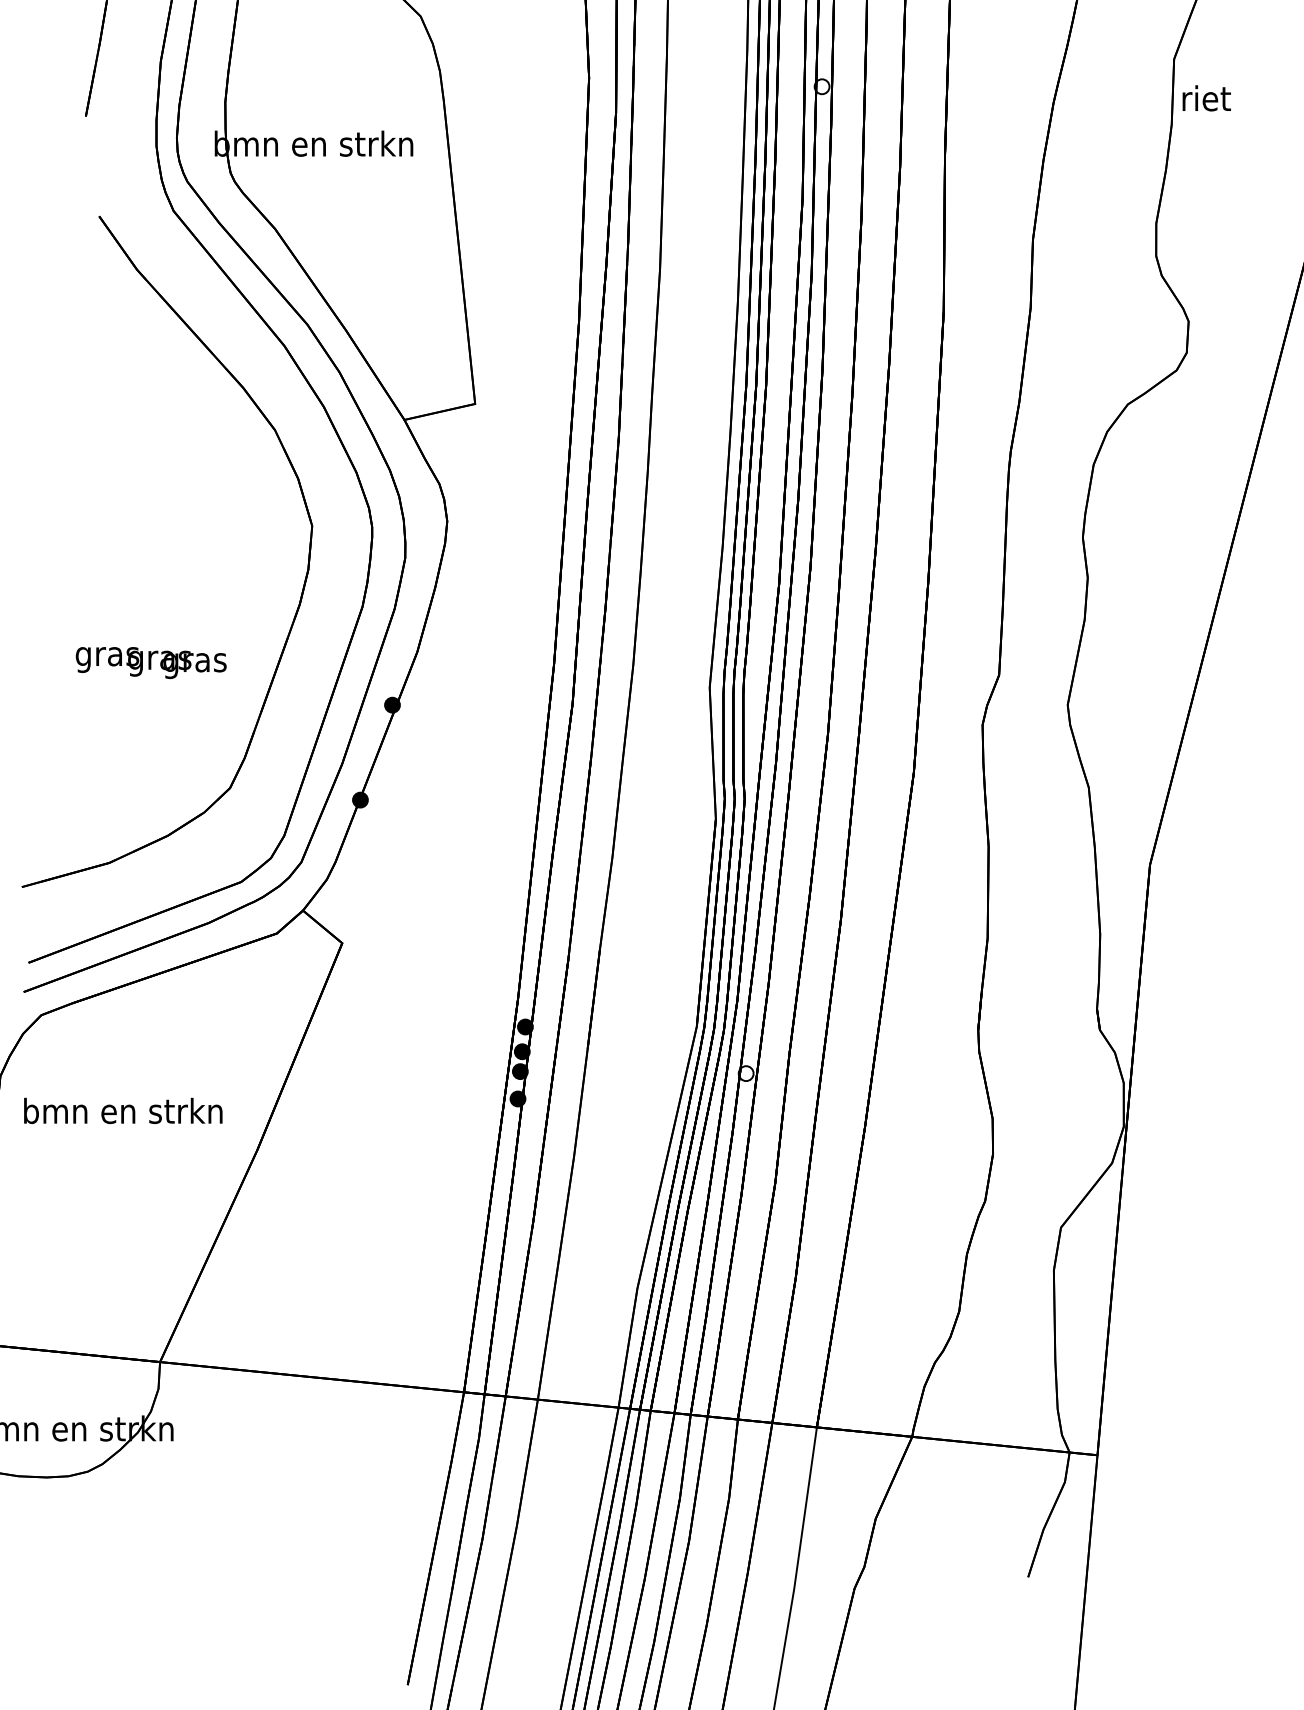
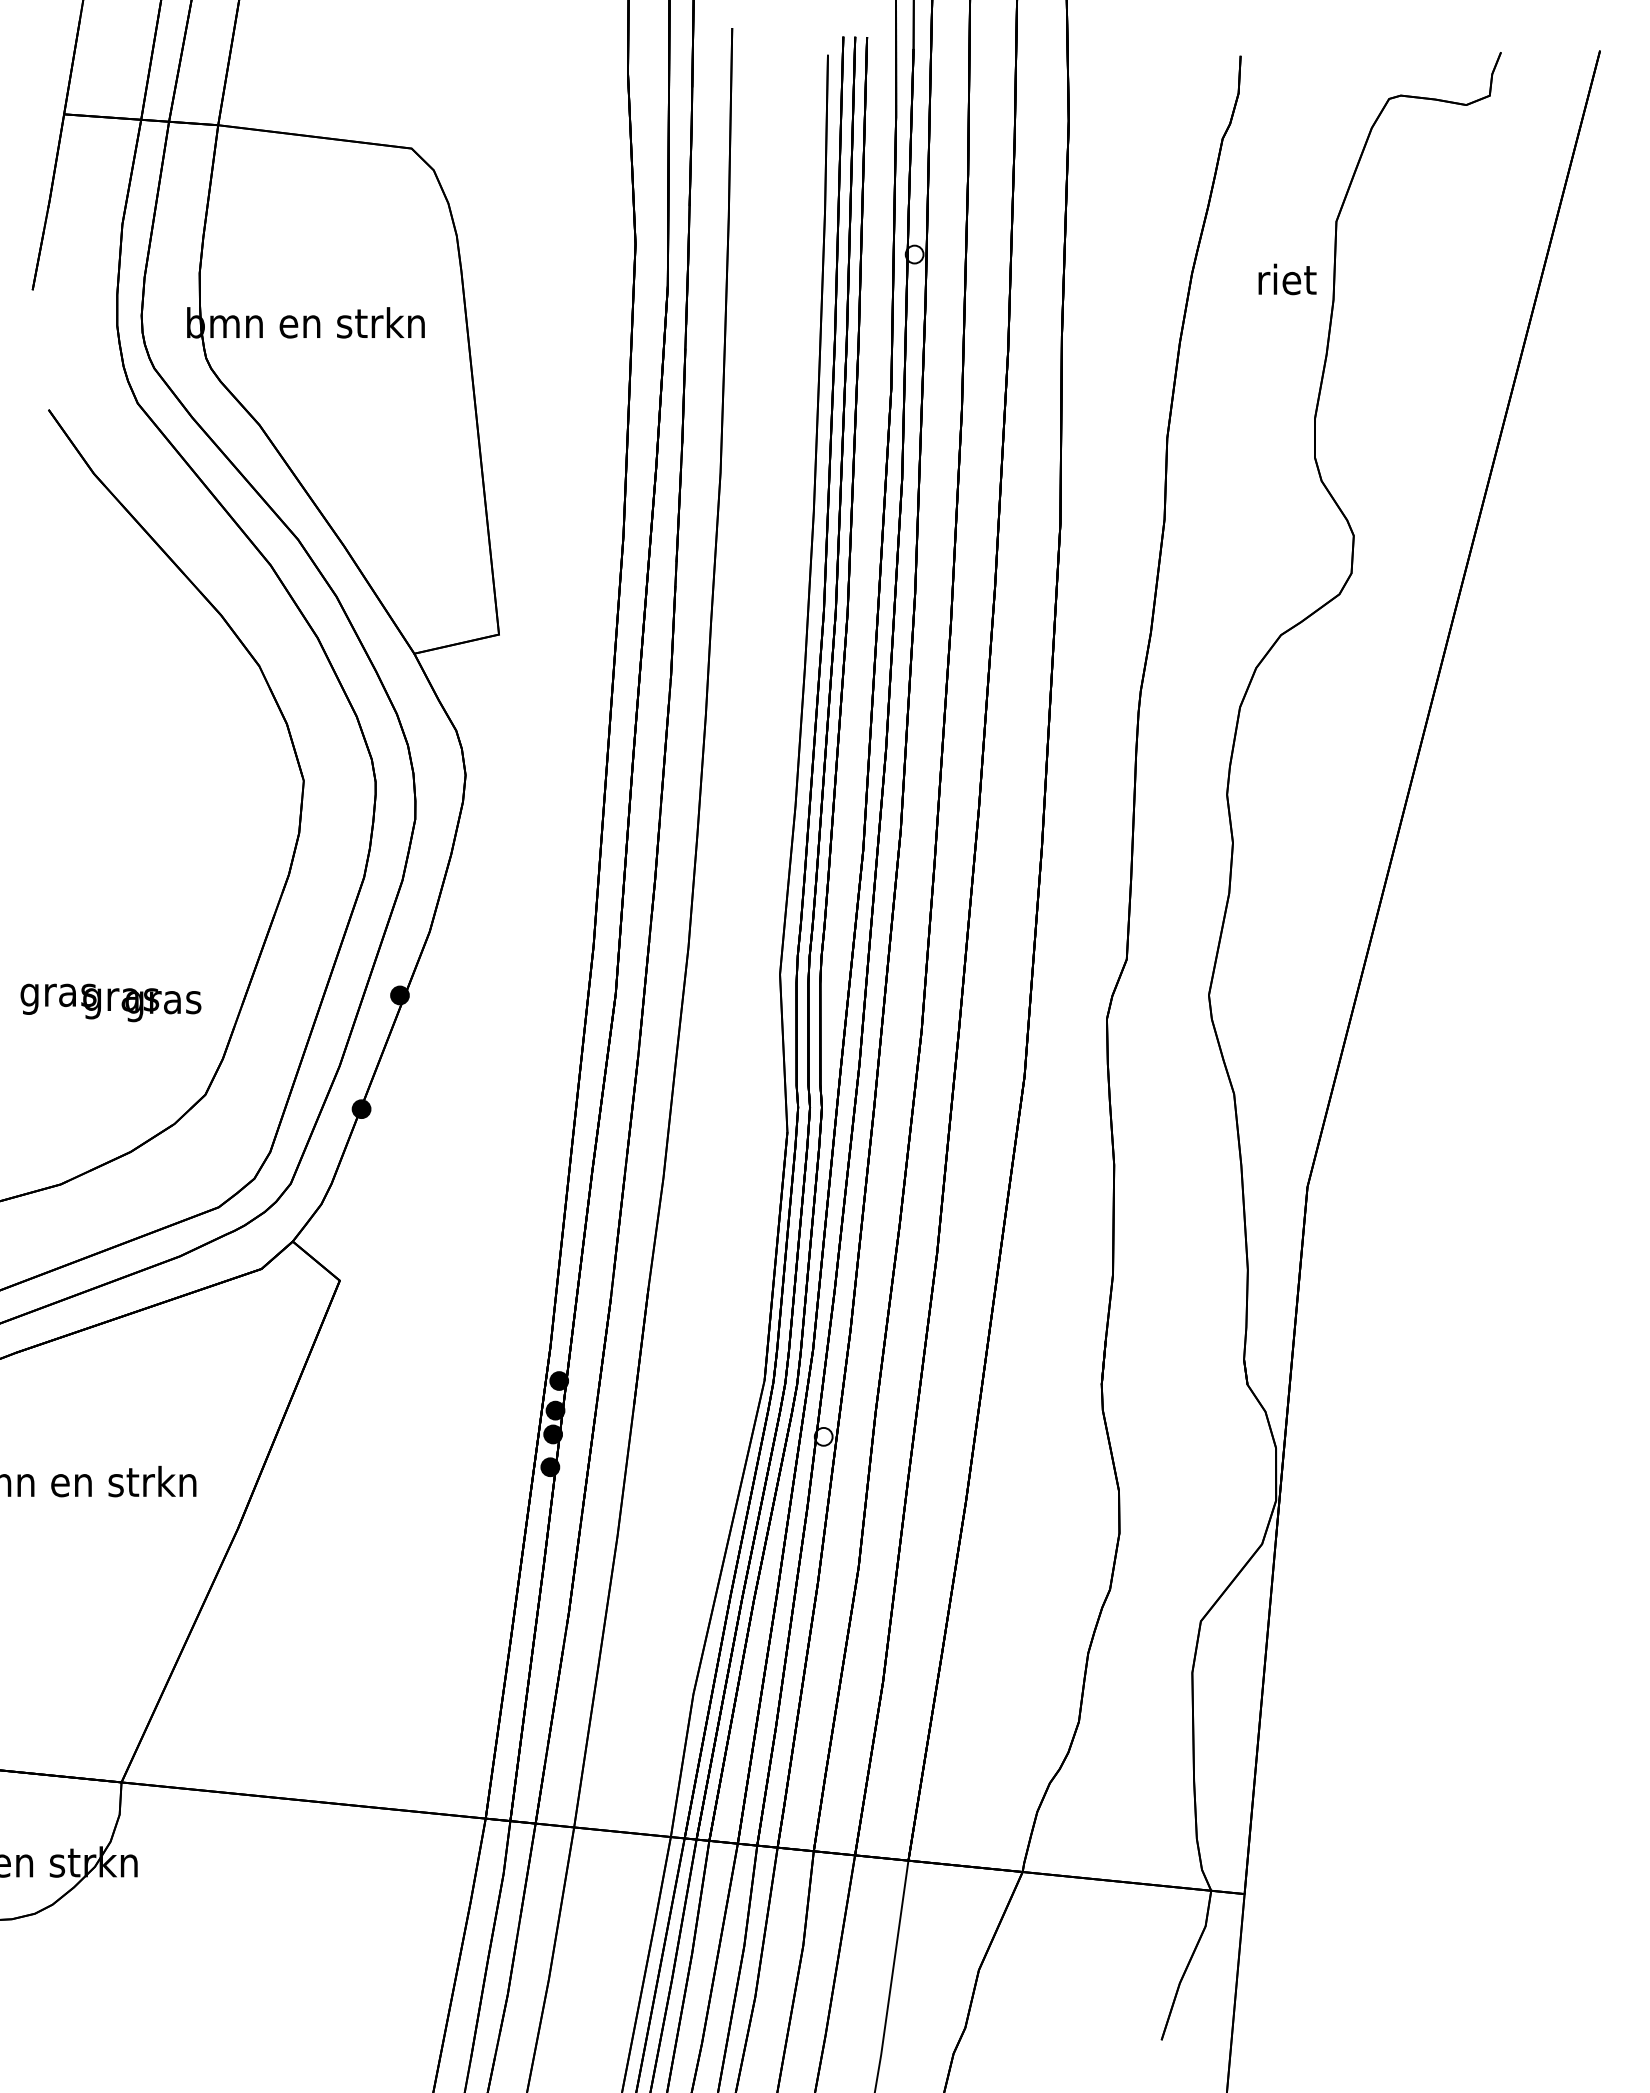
text: (1206, 98) -> (1287, 279), moved
text: (150, 662) -> (110, 1002), moved

